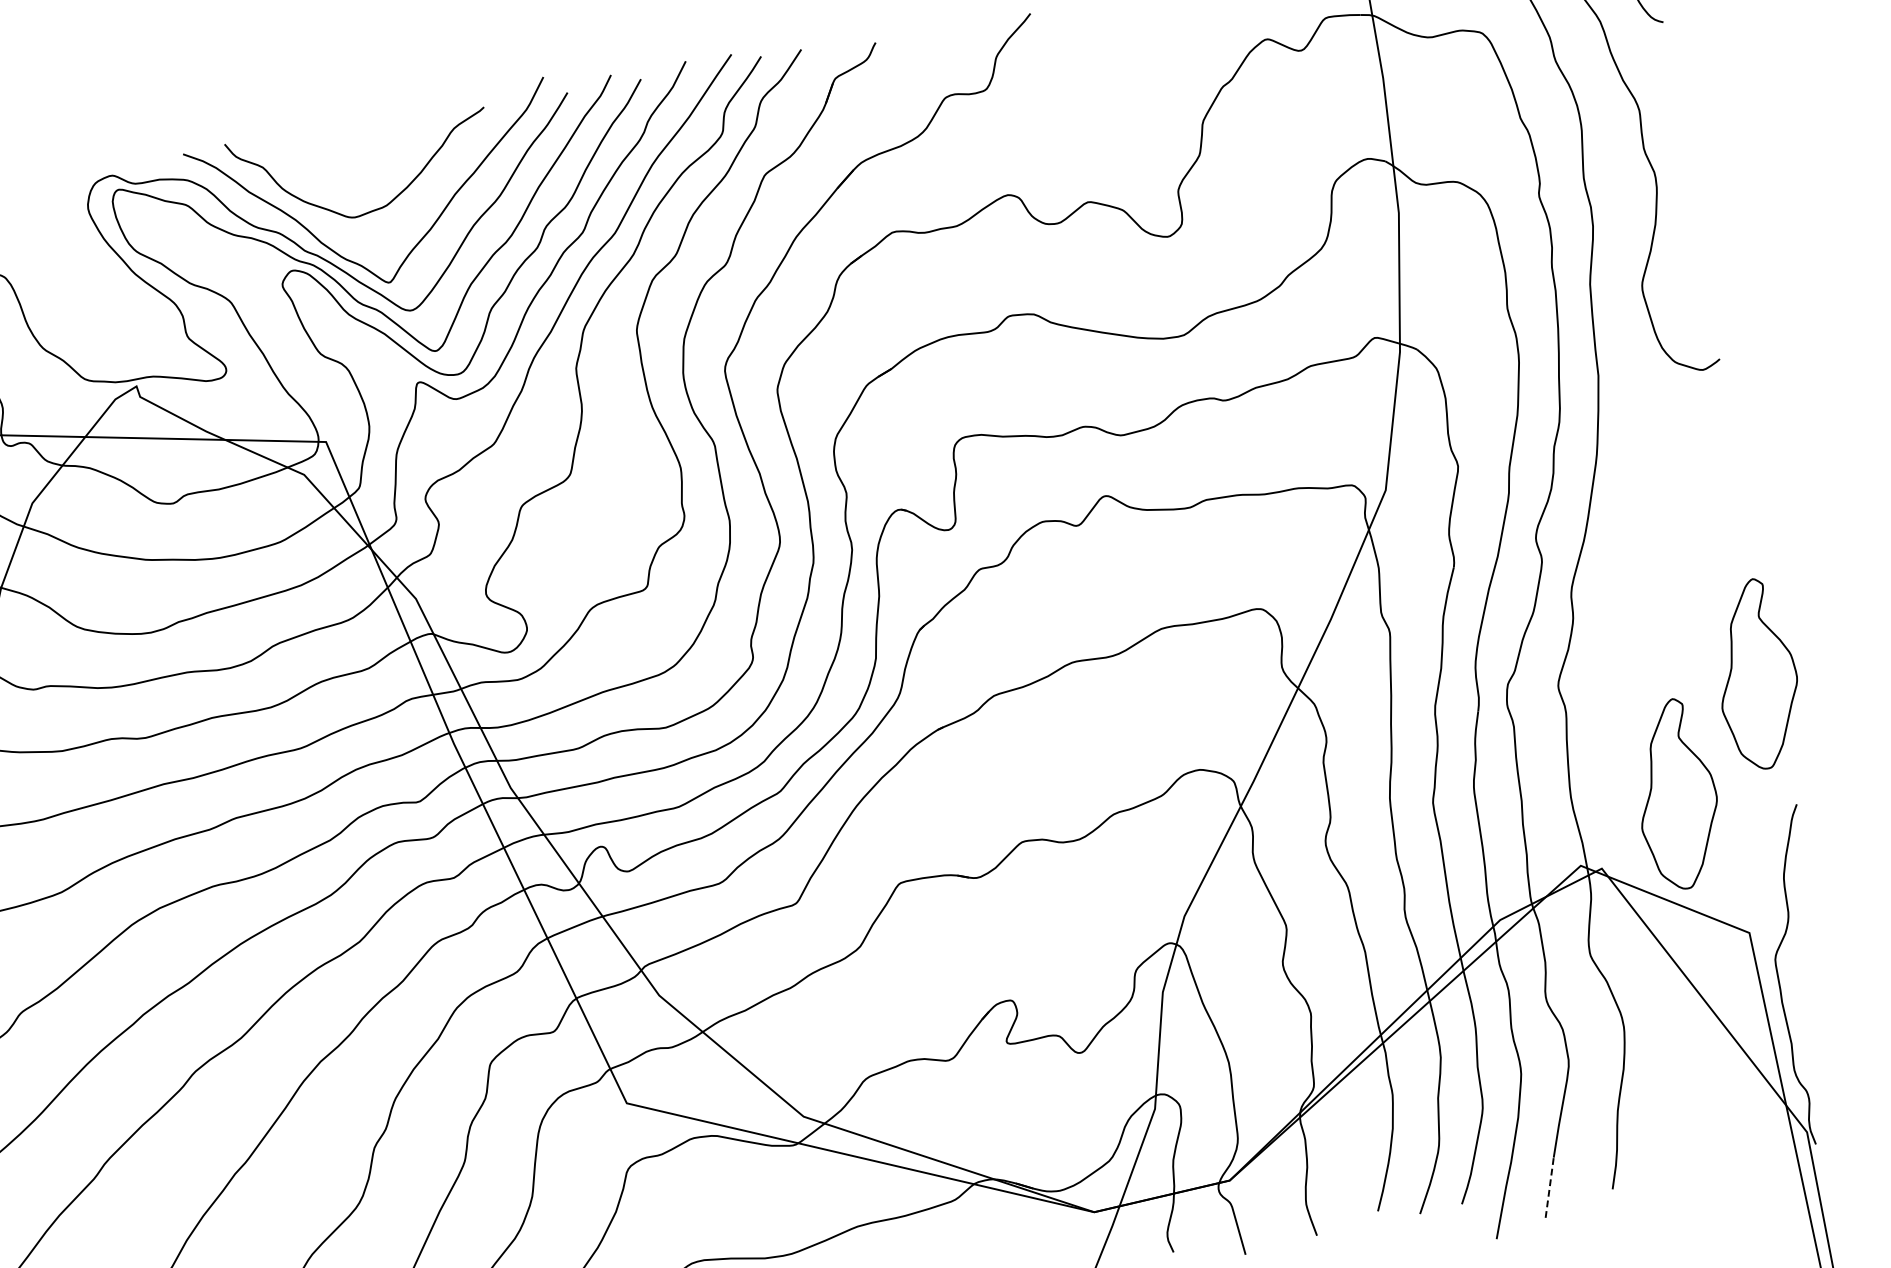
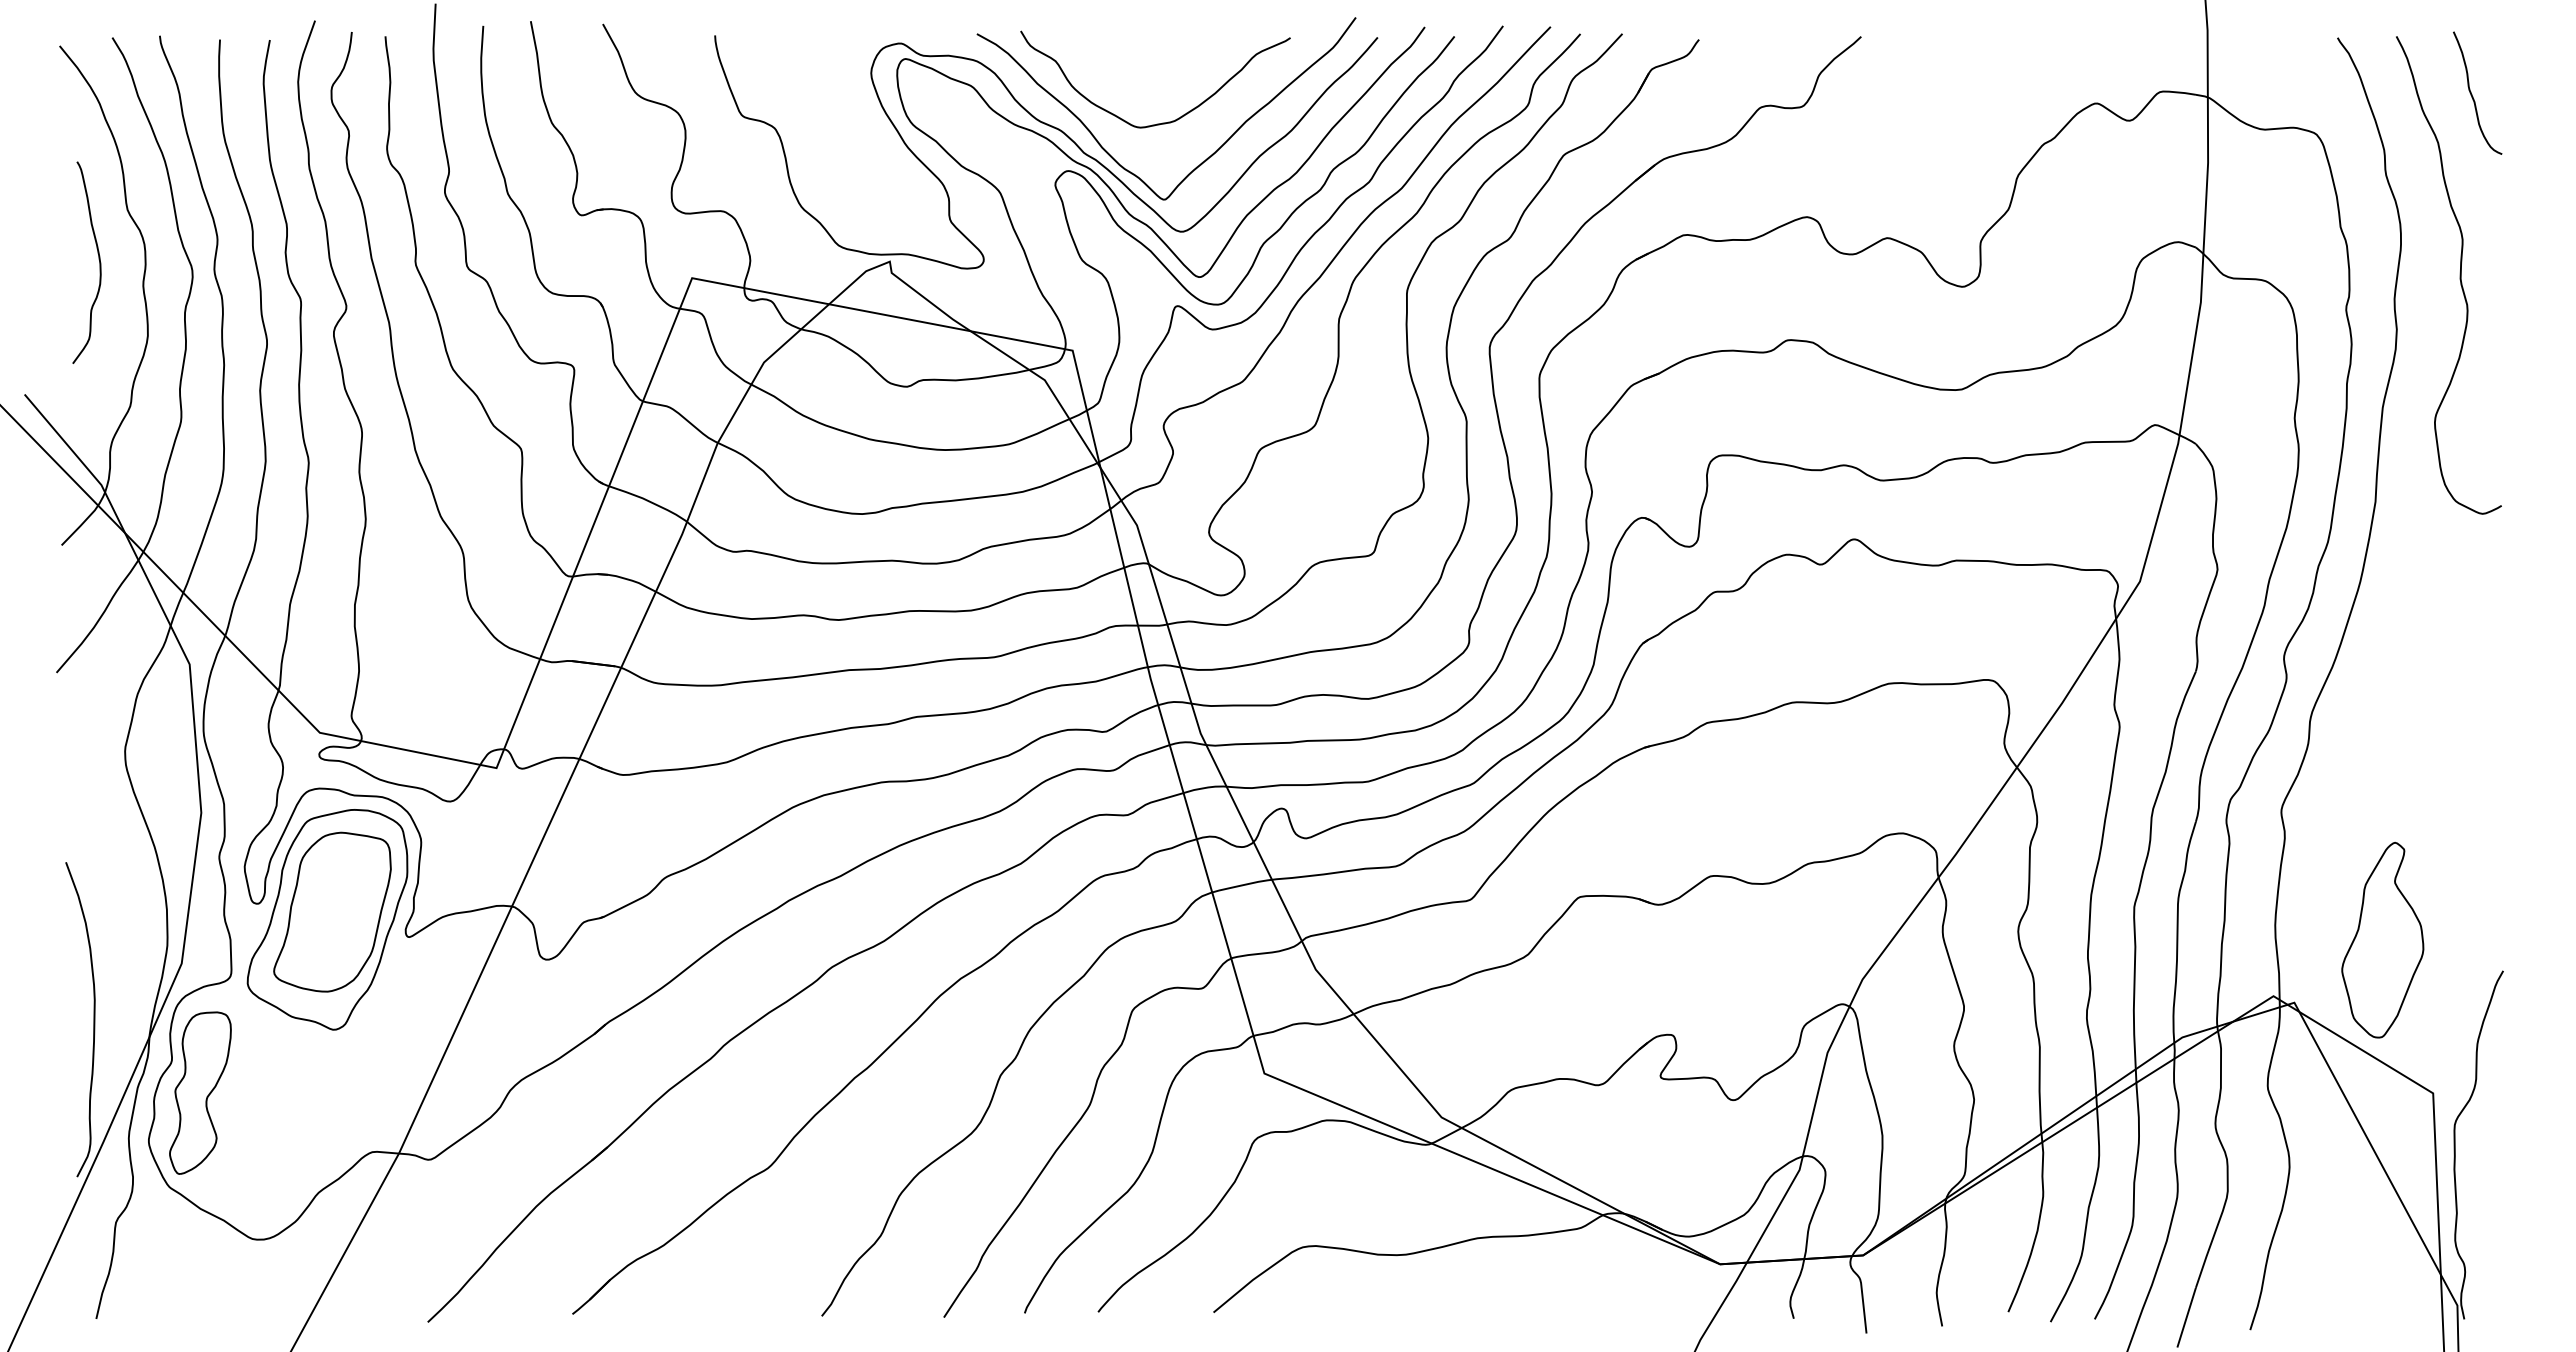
part: (1756, 673) -> (2484, 831), removed
line: (1549, 1187) -> (2186, 1317), dashed -> solid

